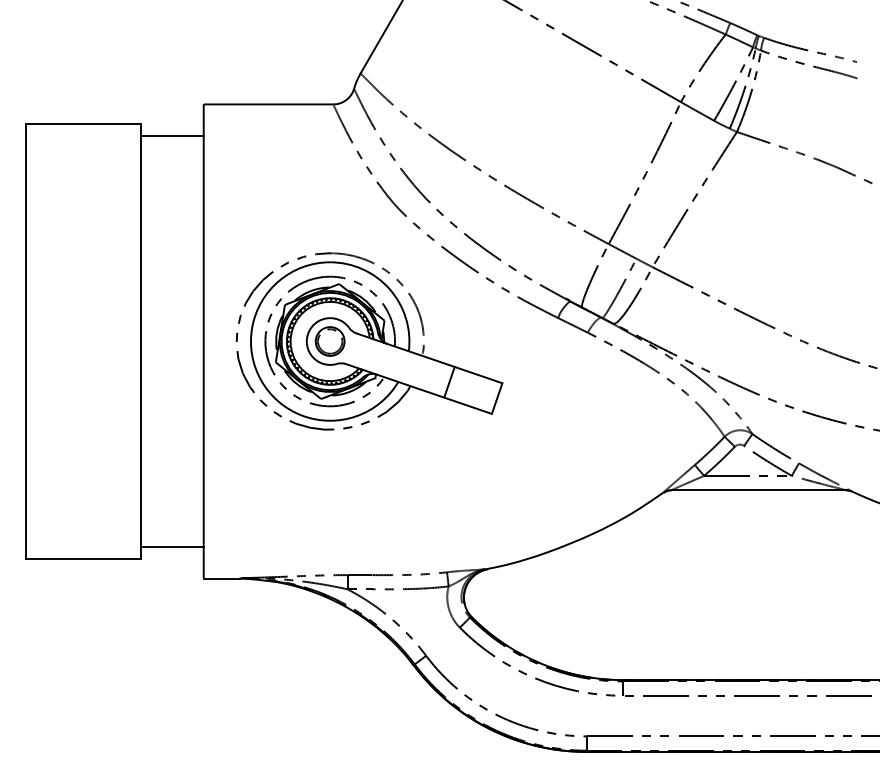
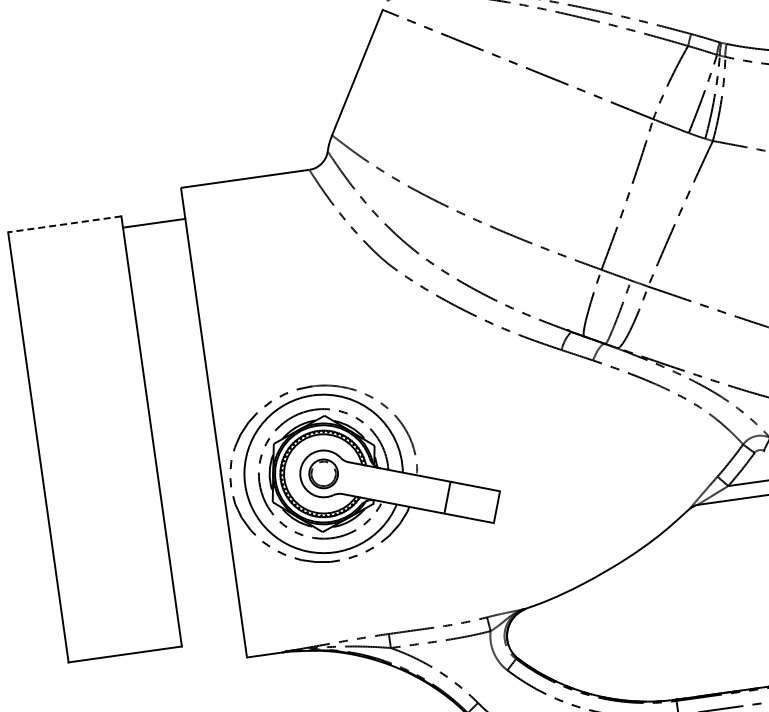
line: (83, 124) -> (64, 224), solid -> dashed
part: (369, 341) -> (362, 468), moved
line: (171, 547) -> (210, 631), removed

